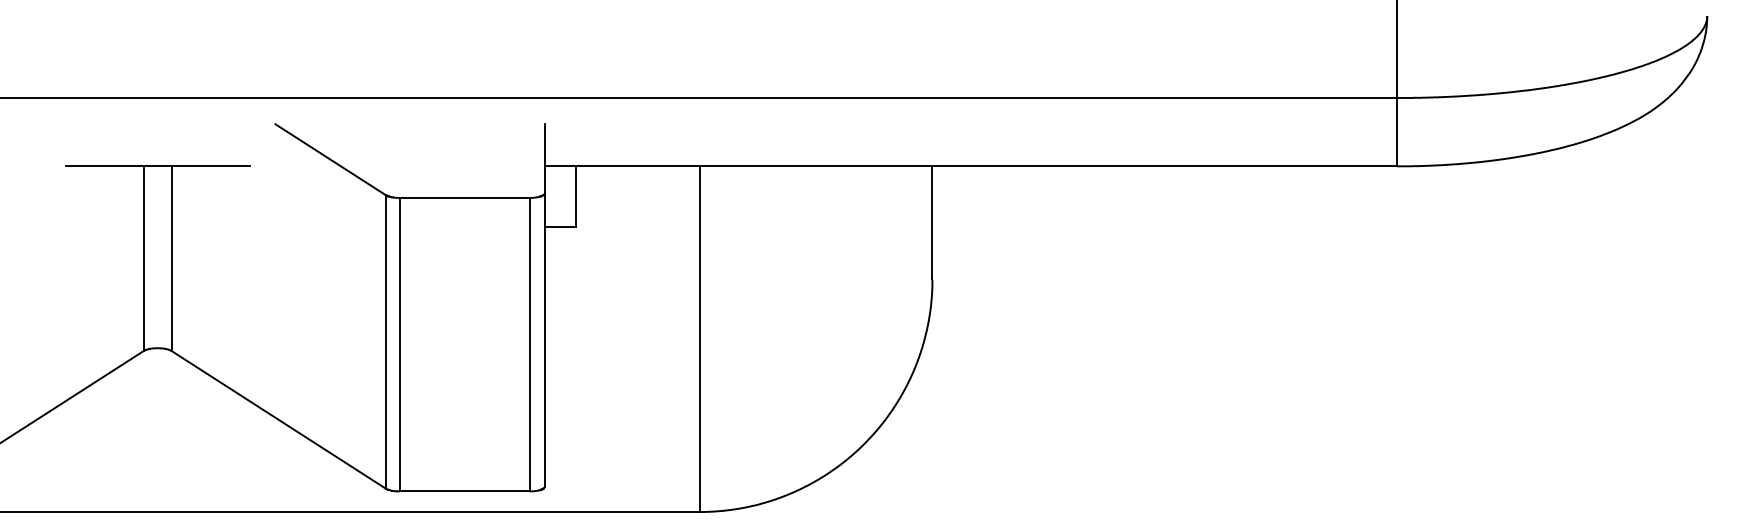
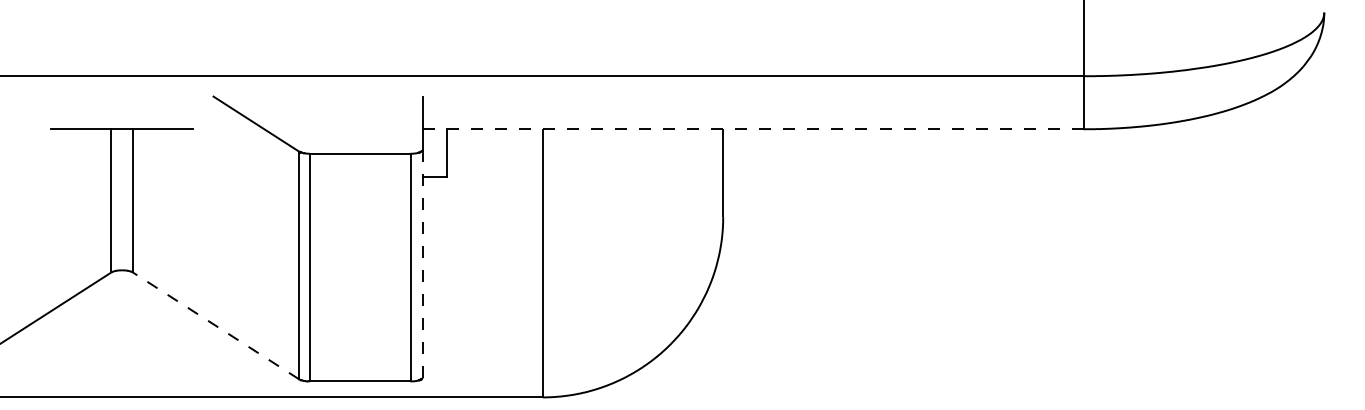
line: (971, 166) -> (753, 129), solid -> dashed
line: (545, 339) -> (422, 263), solid -> dashed
line: (278, 419) -> (215, 325), solid -> dashed

